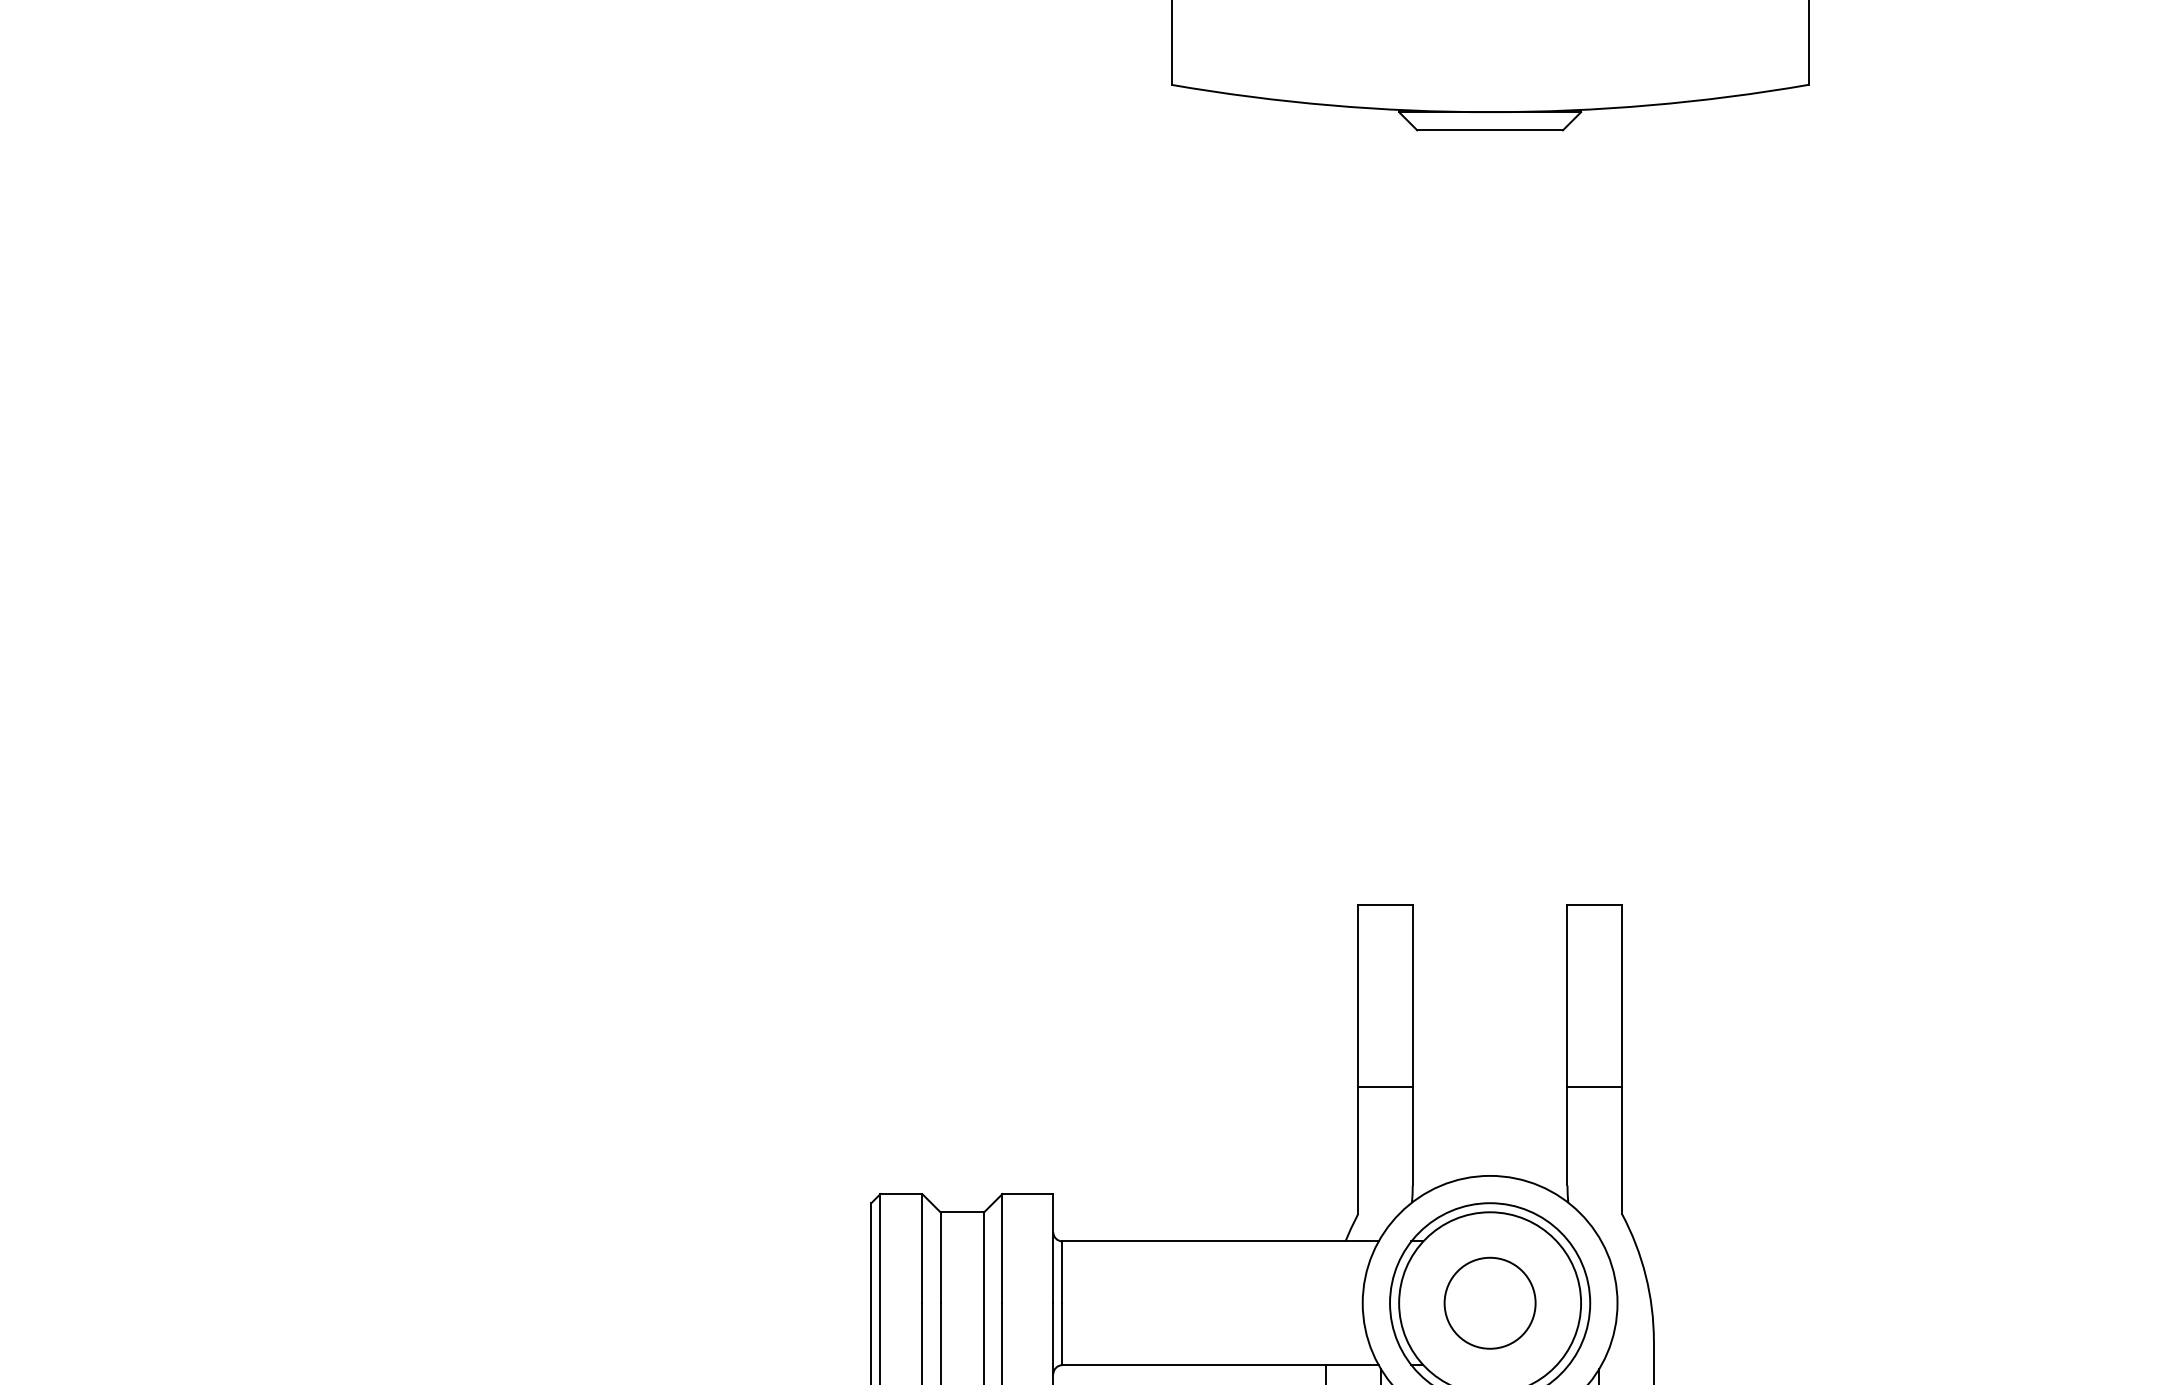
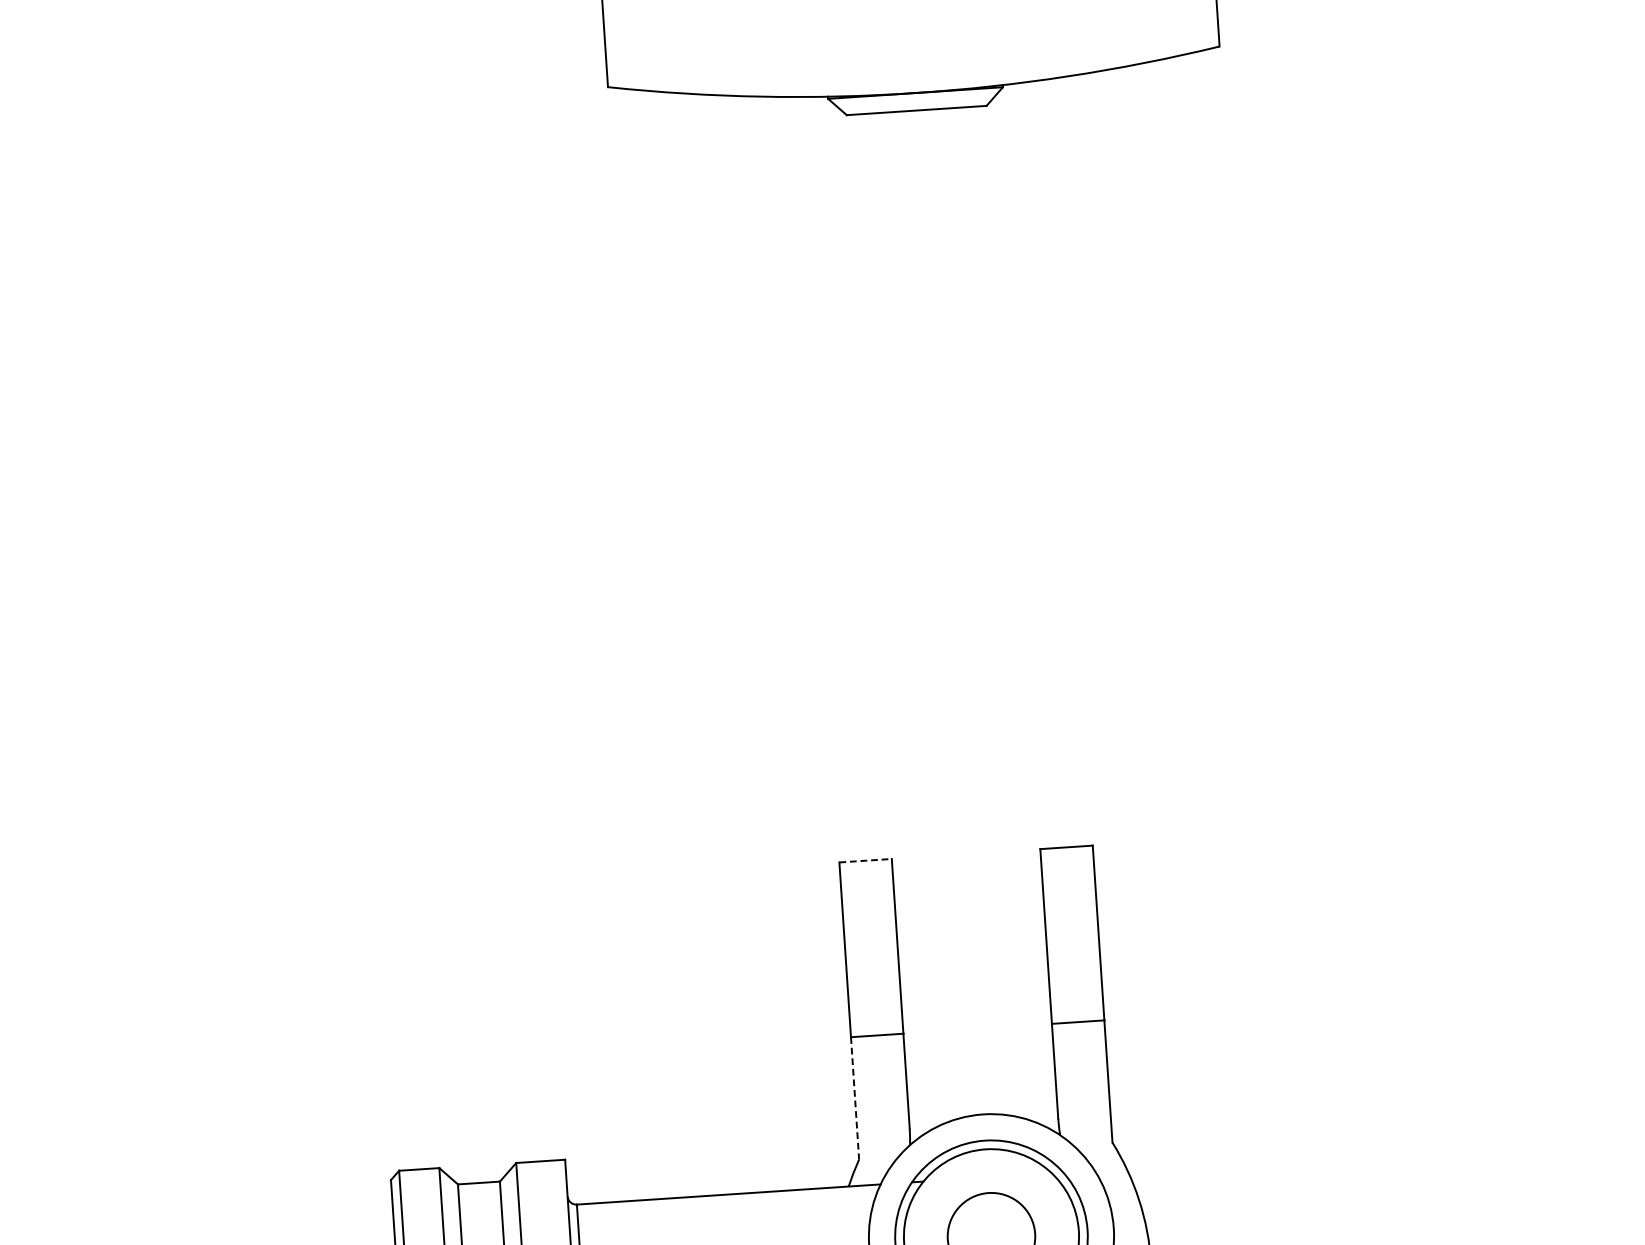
line: (1385, 904) -> (865, 860), solid -> dashed
line: (1358, 1150) -> (855, 1098), solid -> dashed

